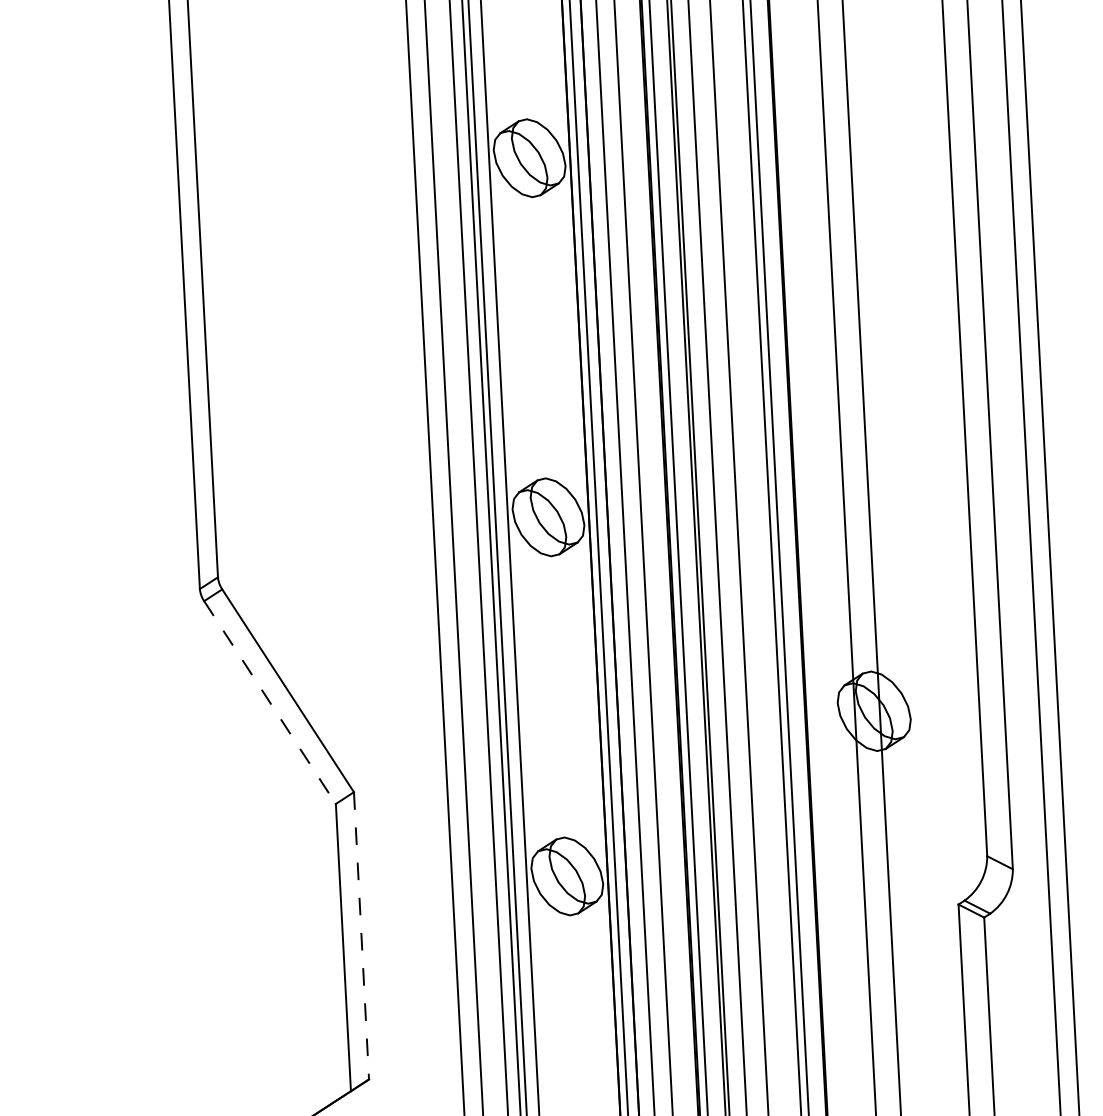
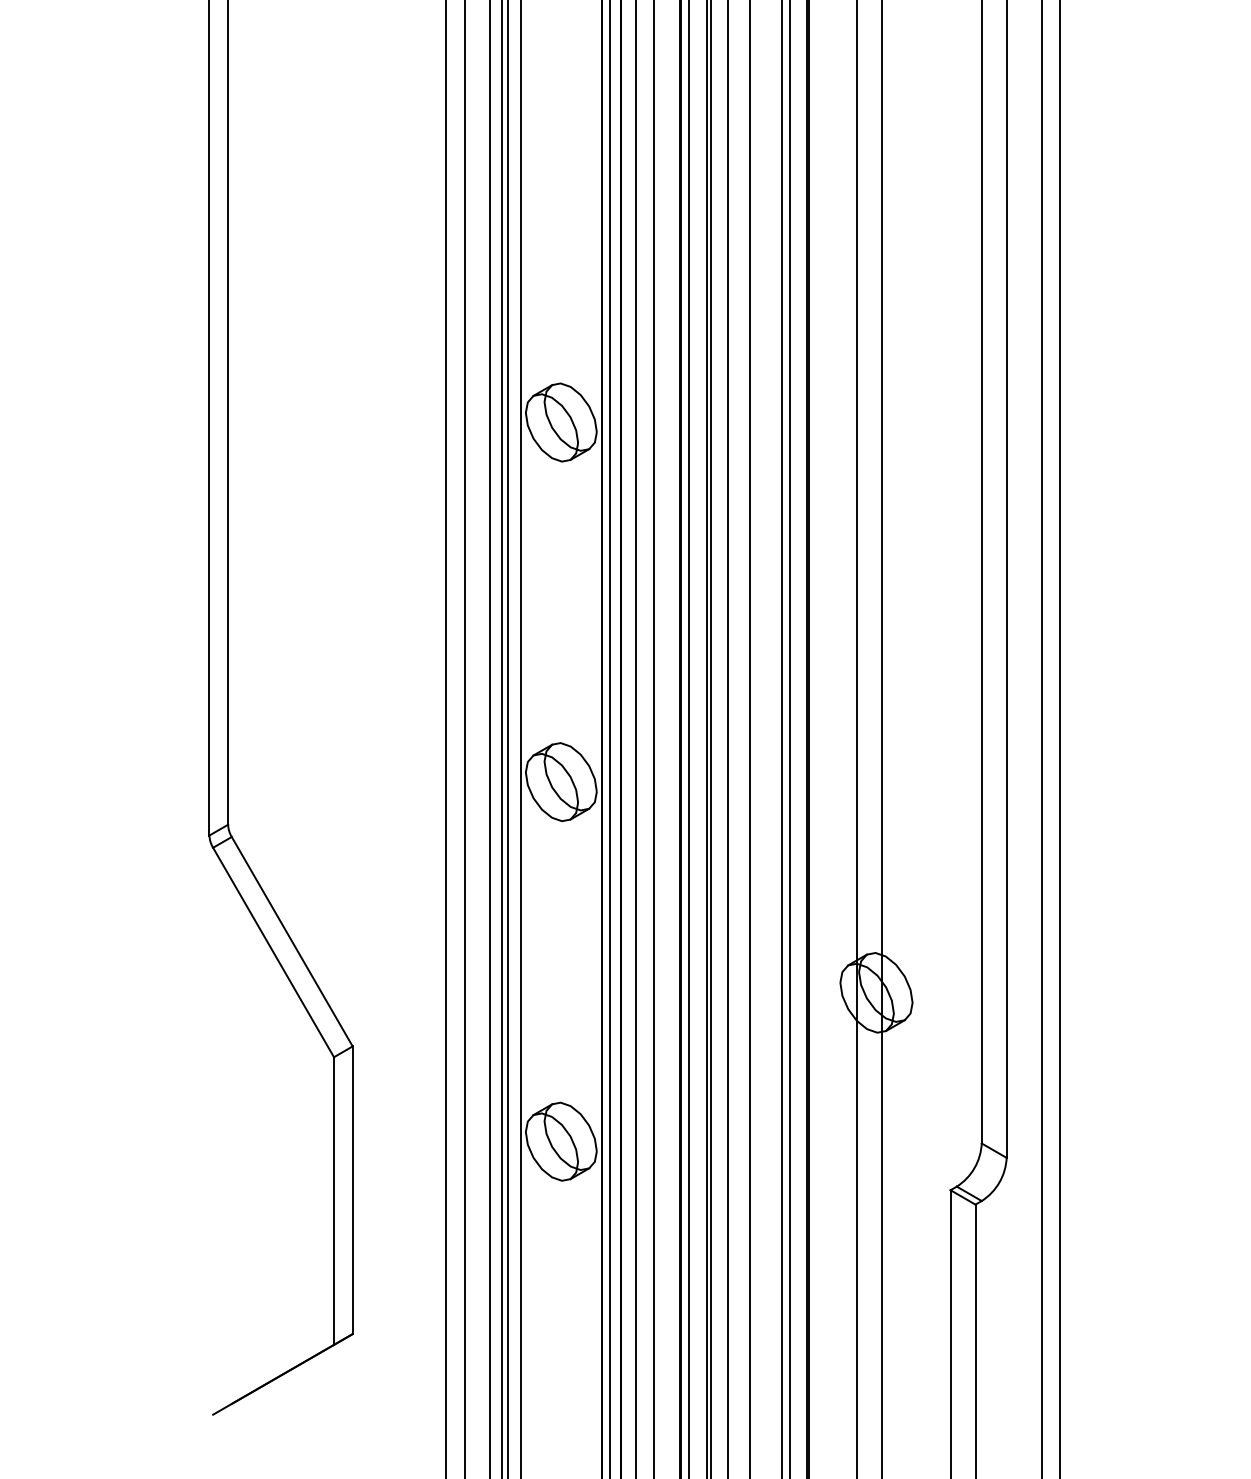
line: (269, 702) -> (273, 952), dashed -> solid
line: (361, 936) -> (352, 1190), dashed -> solid

